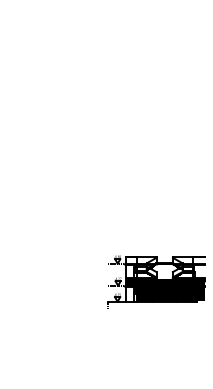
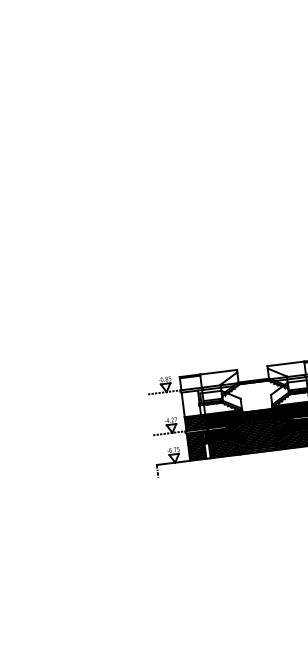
hatch: (129, 293) -> (195, 444), added

